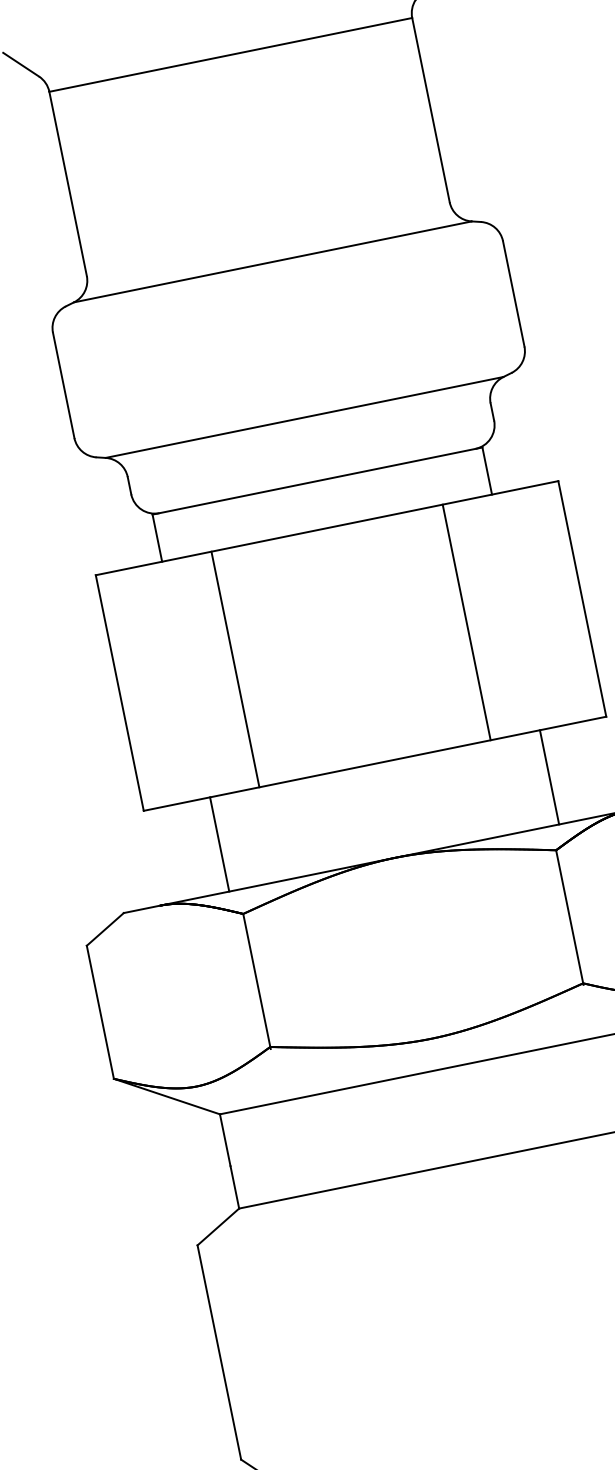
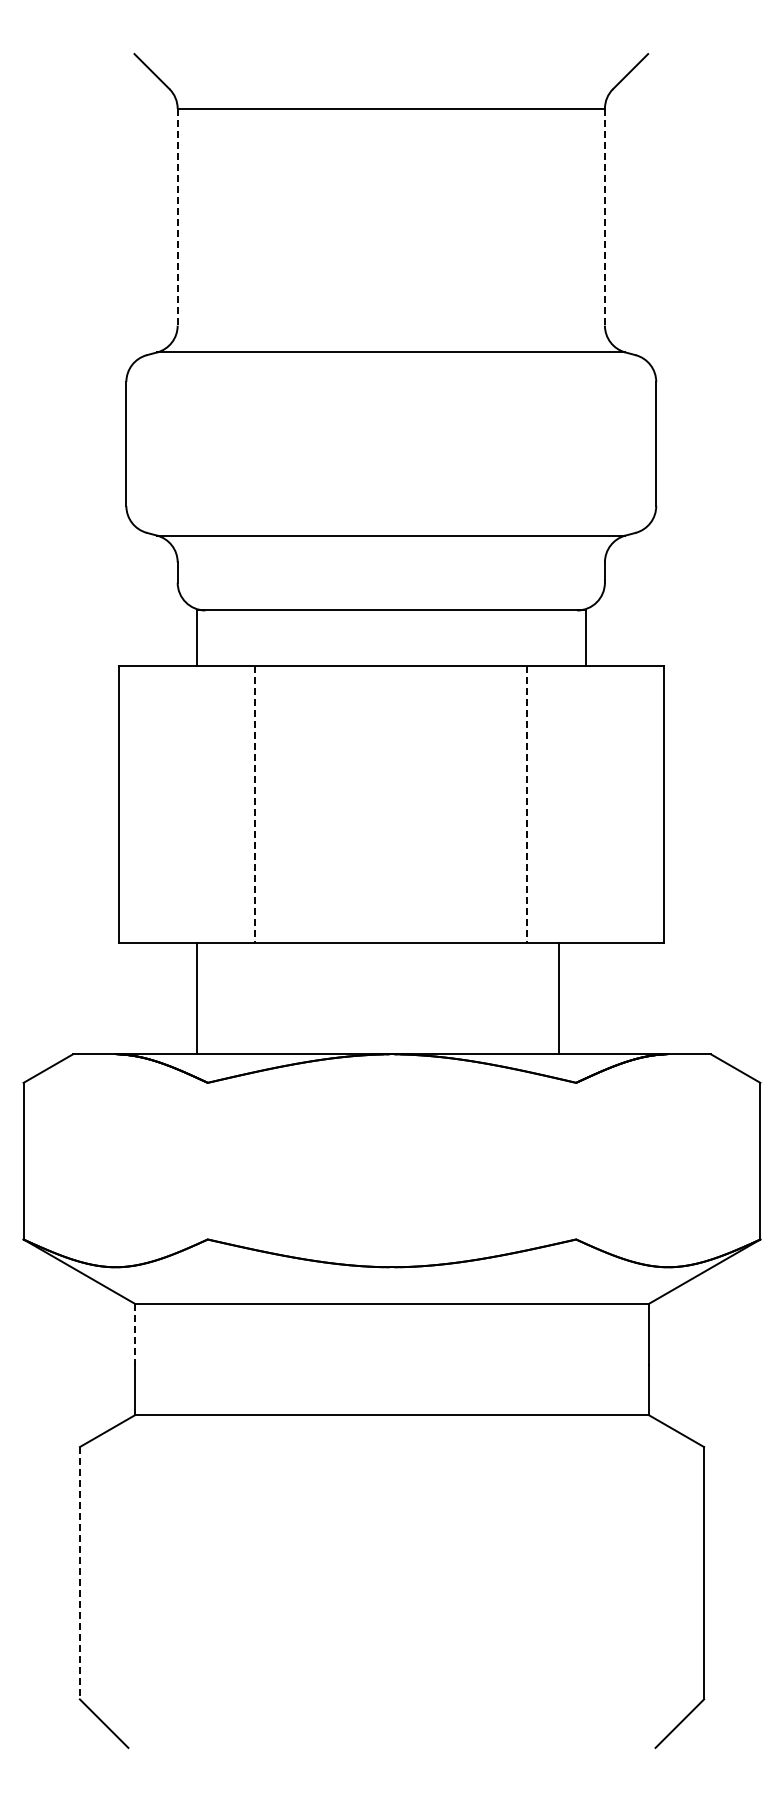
line: (430, 110) -> (604, 217), solid -> dashed
line: (68, 184) -> (177, 217), solid -> dashed
line: (466, 622) -> (527, 804), solid -> dashed
line: (235, 669) -> (255, 804), solid -> dashed
line: (549, 777) -> (558, 998), moved
line: (569, 917) -> (576, 1161), removed
line: (256, 980) -> (207, 1161), removed
line: (225, 1140) -> (135, 1334), solid -> dashed
line: (219, 1352) -> (79, 1573), solid -> dashed

